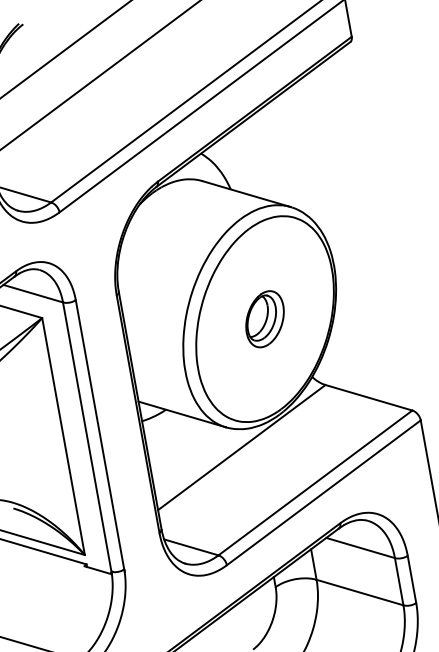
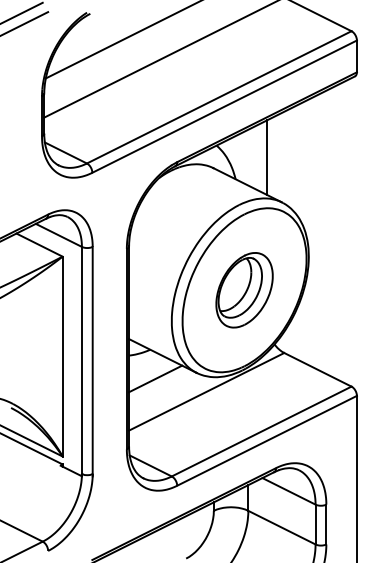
line: (263, 156) -> (267, 157), added
part: (265, 319) -> (244, 290), size x1.67
line: (178, 442) -> (155, 378), added

